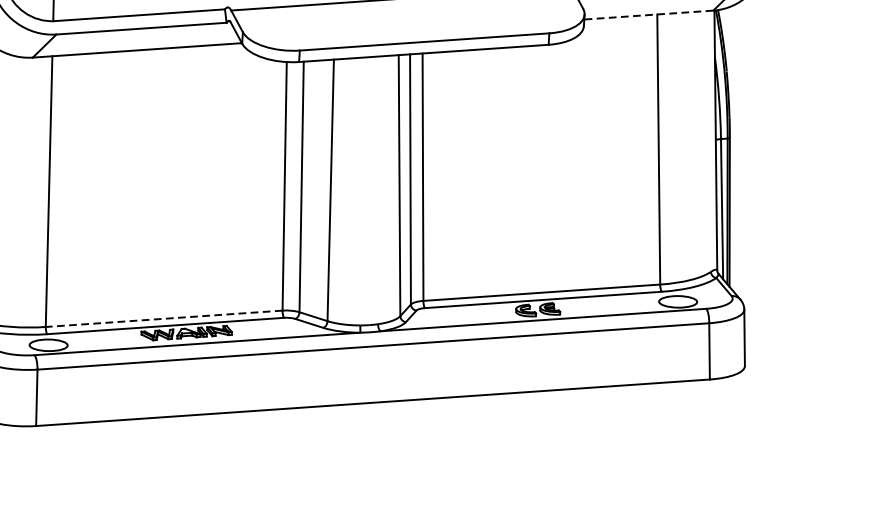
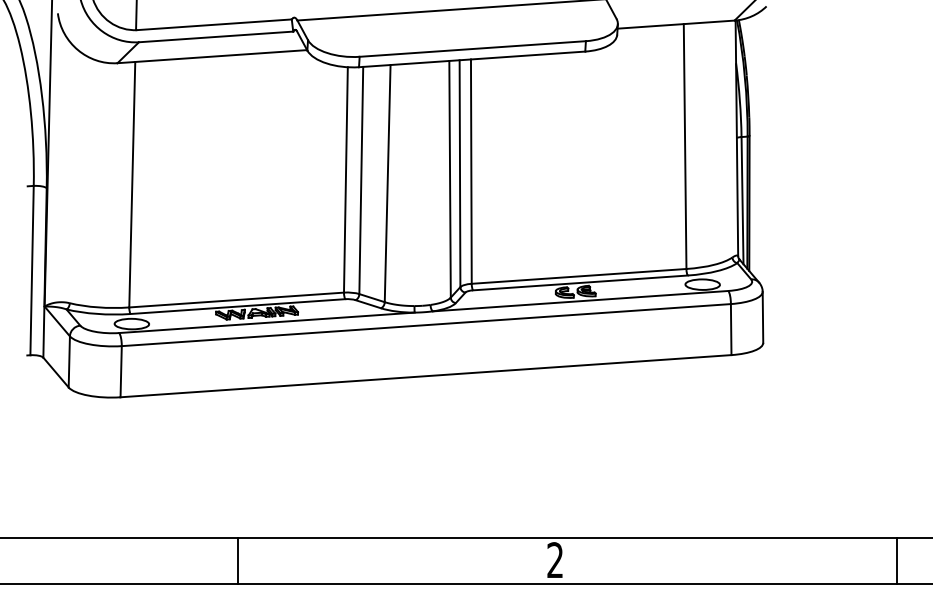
line: (649, 14) -> (676, 24), dashed -> solid
line: (164, 319) -> (236, 300), dashed -> solid

